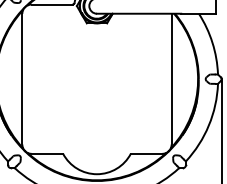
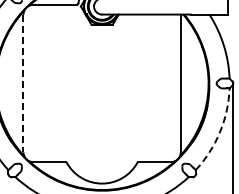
line: (22, 79) -> (23, 83), solid -> dashed
arc: (208, 125) -> (219, 132), solid -> dashed

